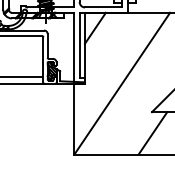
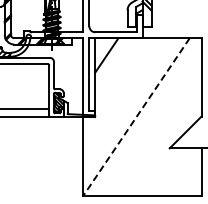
line: (122, 83) -> (136, 116), solid -> dashed
line: (152, 132) -> (170, 171), removed

